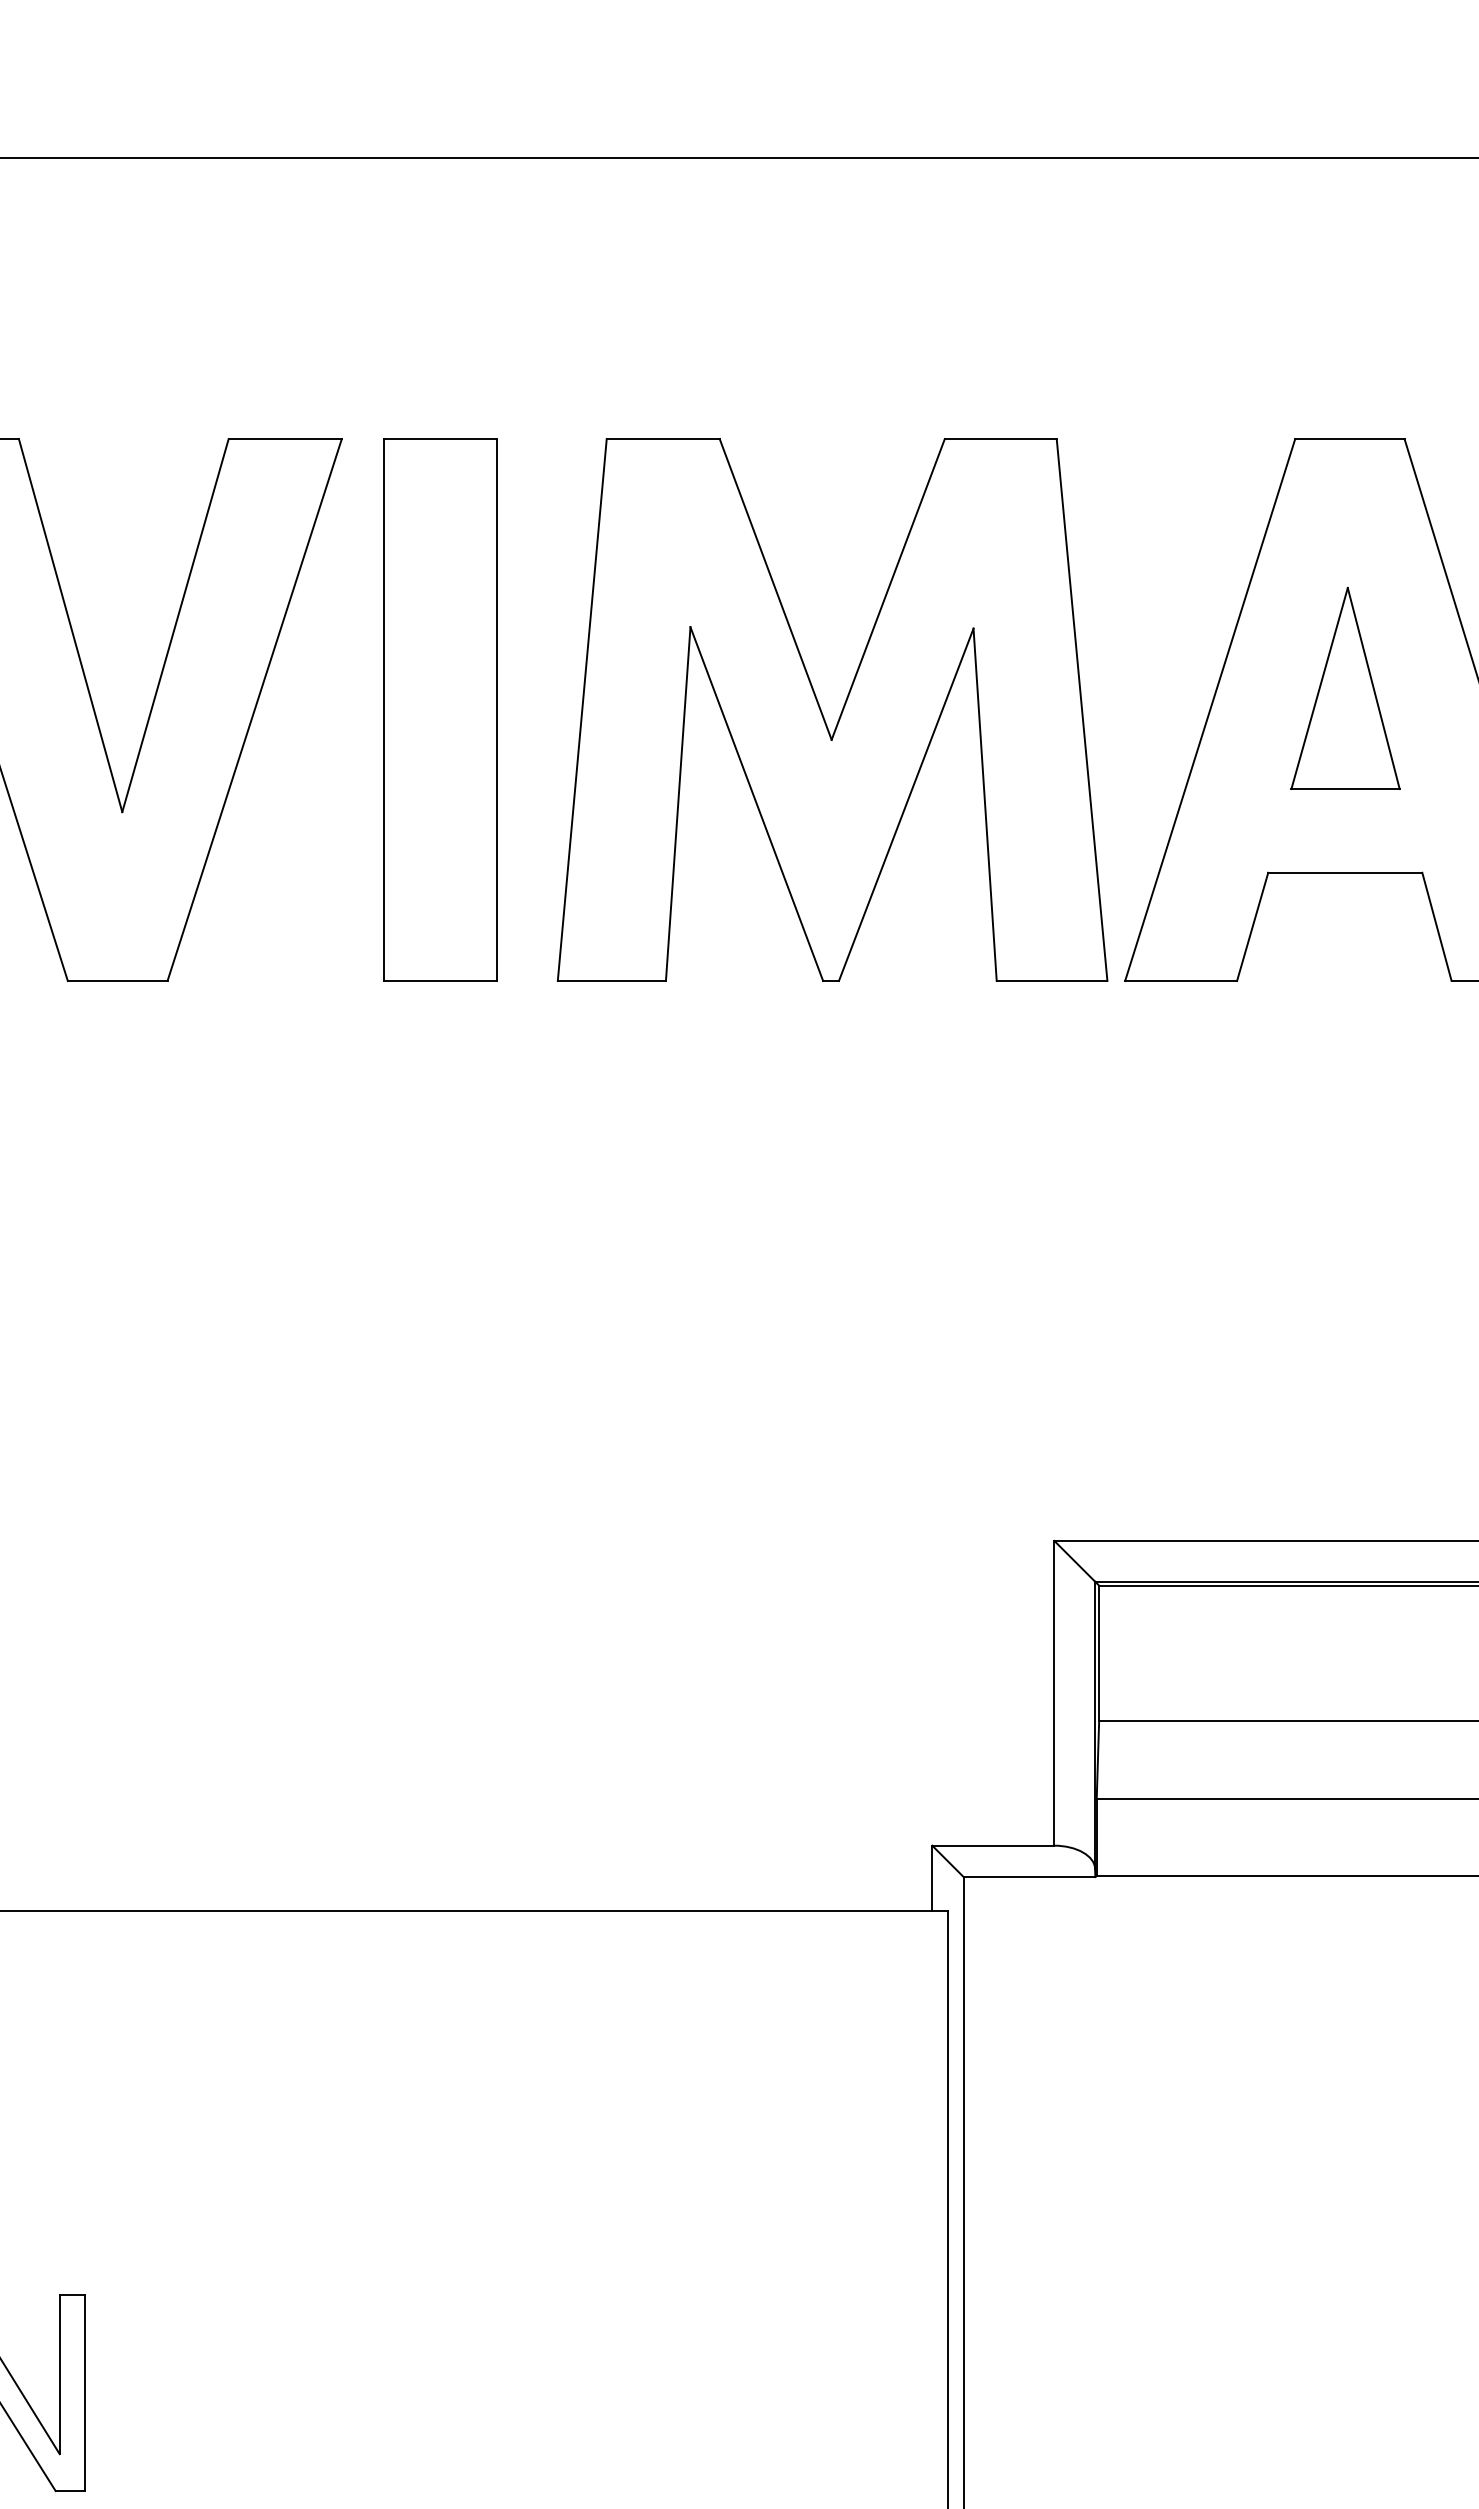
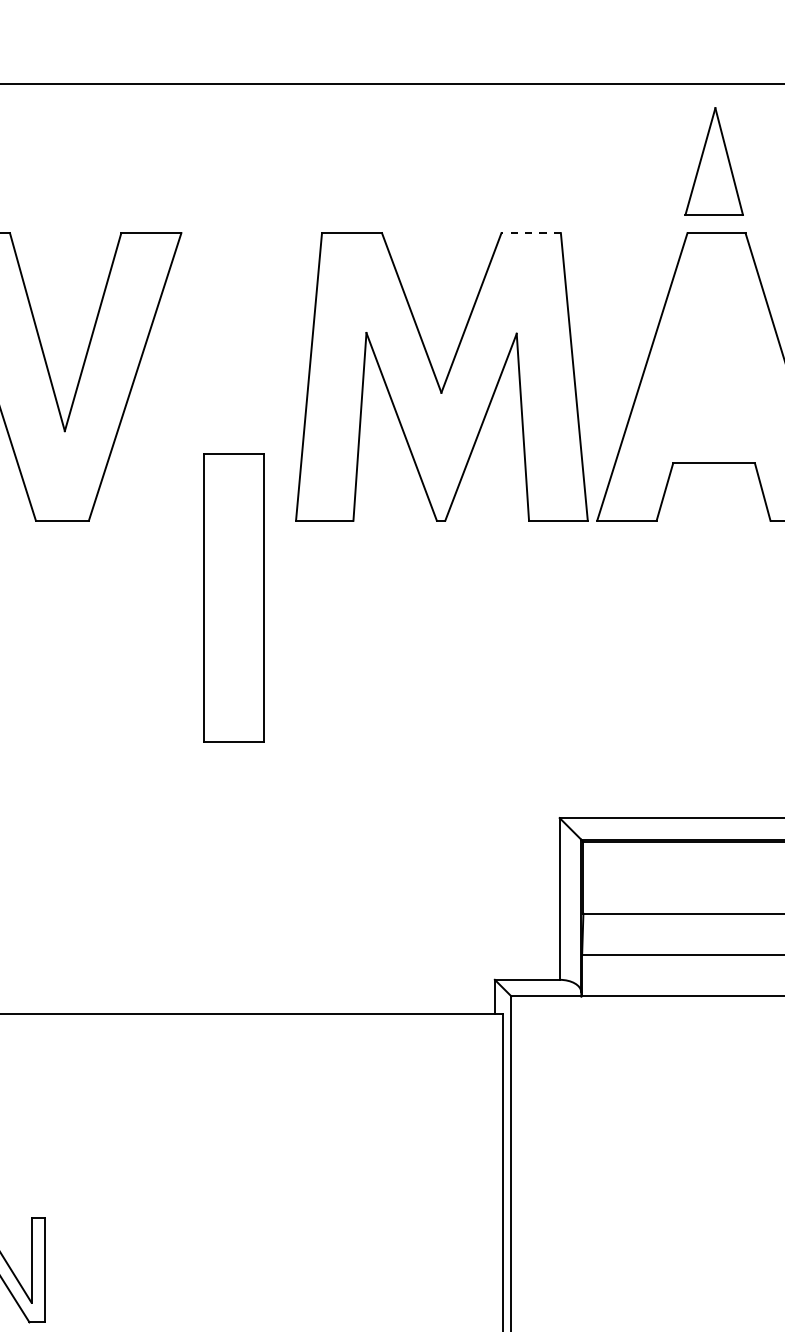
line: (1001, 439) -> (531, 233), solid -> dashed
part: (1344, 688) -> (713, 161), moved
part: (439, 709) -> (233, 597), moved

